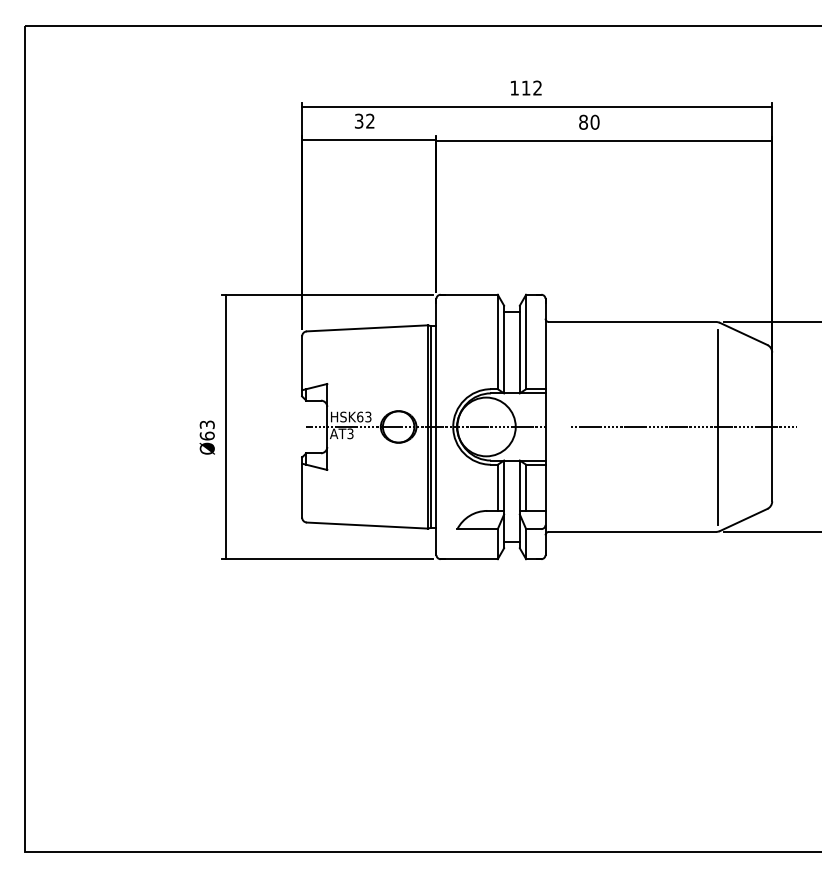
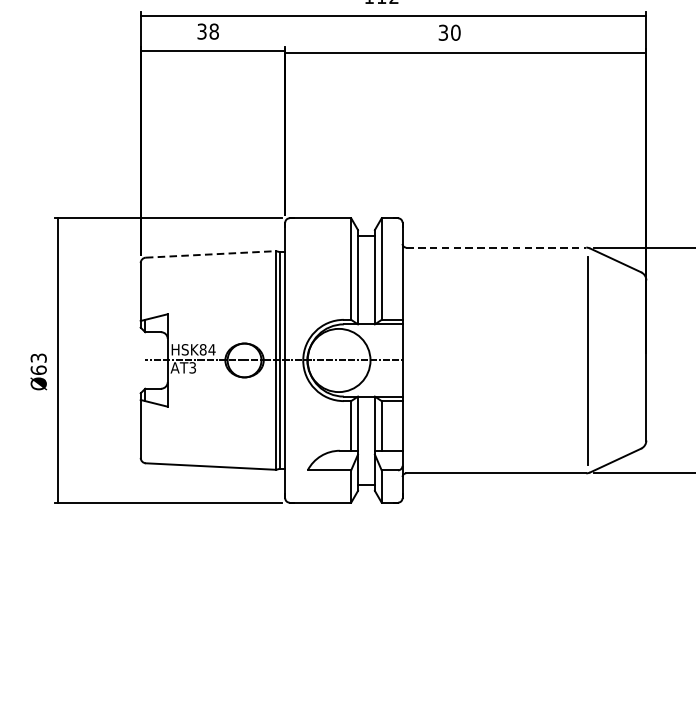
text: (370, 120) -> (214, 30), 32 -> 38
text: (583, 122) -> (443, 32), 80 -> 30
line: (632, 322) -> (496, 248), solid -> dashed
line: (367, 328) -> (211, 254), solid -> dashed
text: (364, 416) -> (207, 349), HSK63 -> HSK84
line: (683, 426) -> (550, 359), removed

